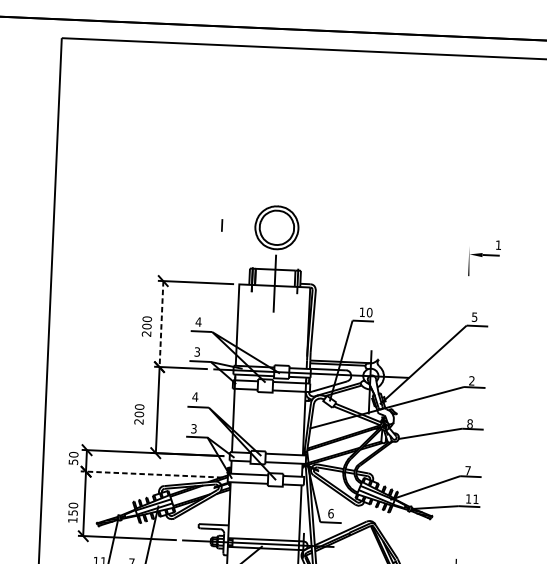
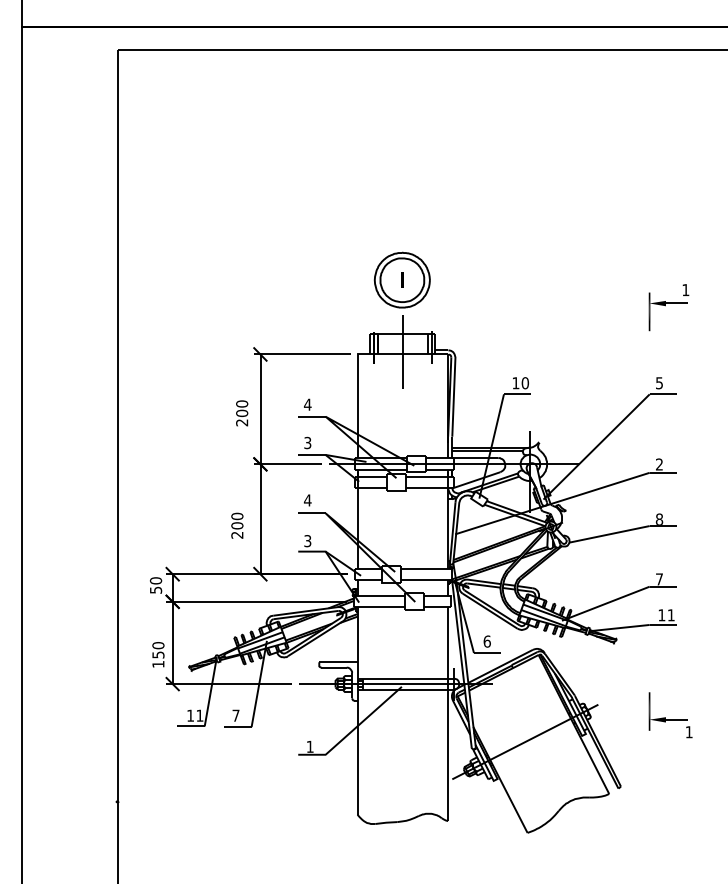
line: (222, 224) -> (402, 279), moved
fill: (469, 260) -> (649, 311), added
line: (161, 324) -> (260, 409), dashed -> solid
line: (150, 474) -> (255, 601), dashed -> solid

